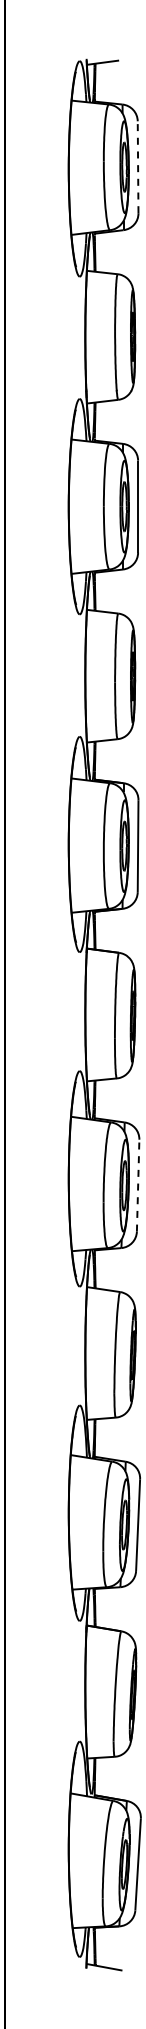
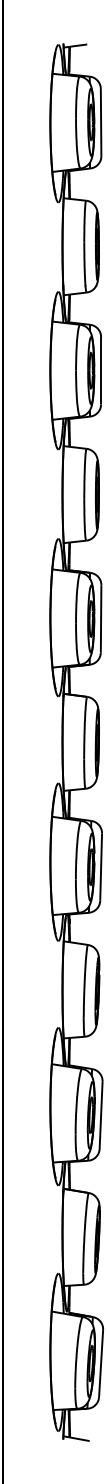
line: (138, 167) -> (101, 122), dashed -> solid
line: (138, 1185) -> (101, 867), dashed -> solid

